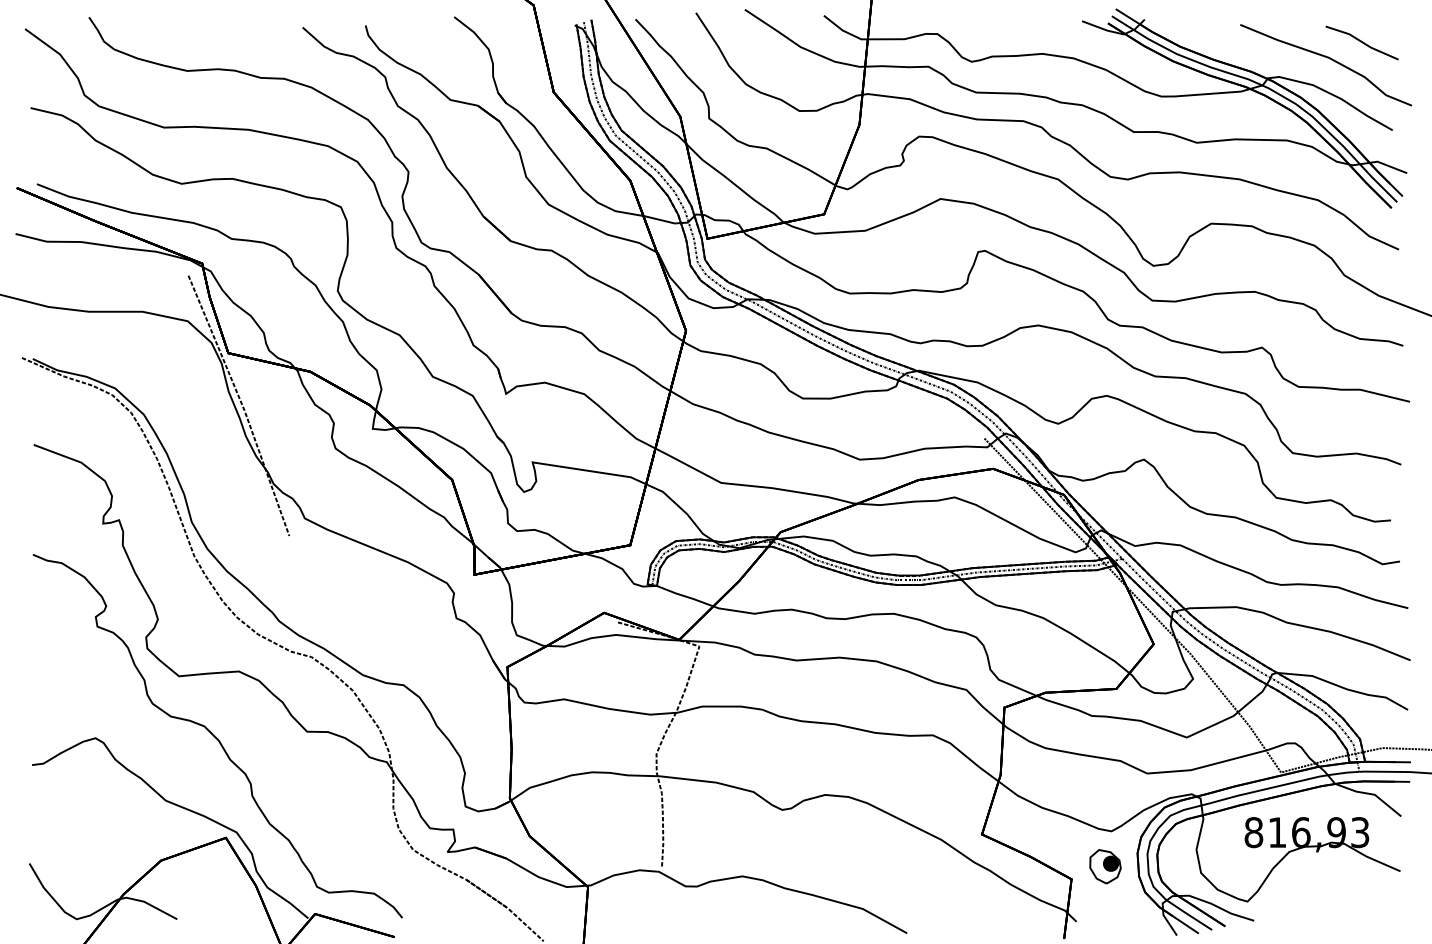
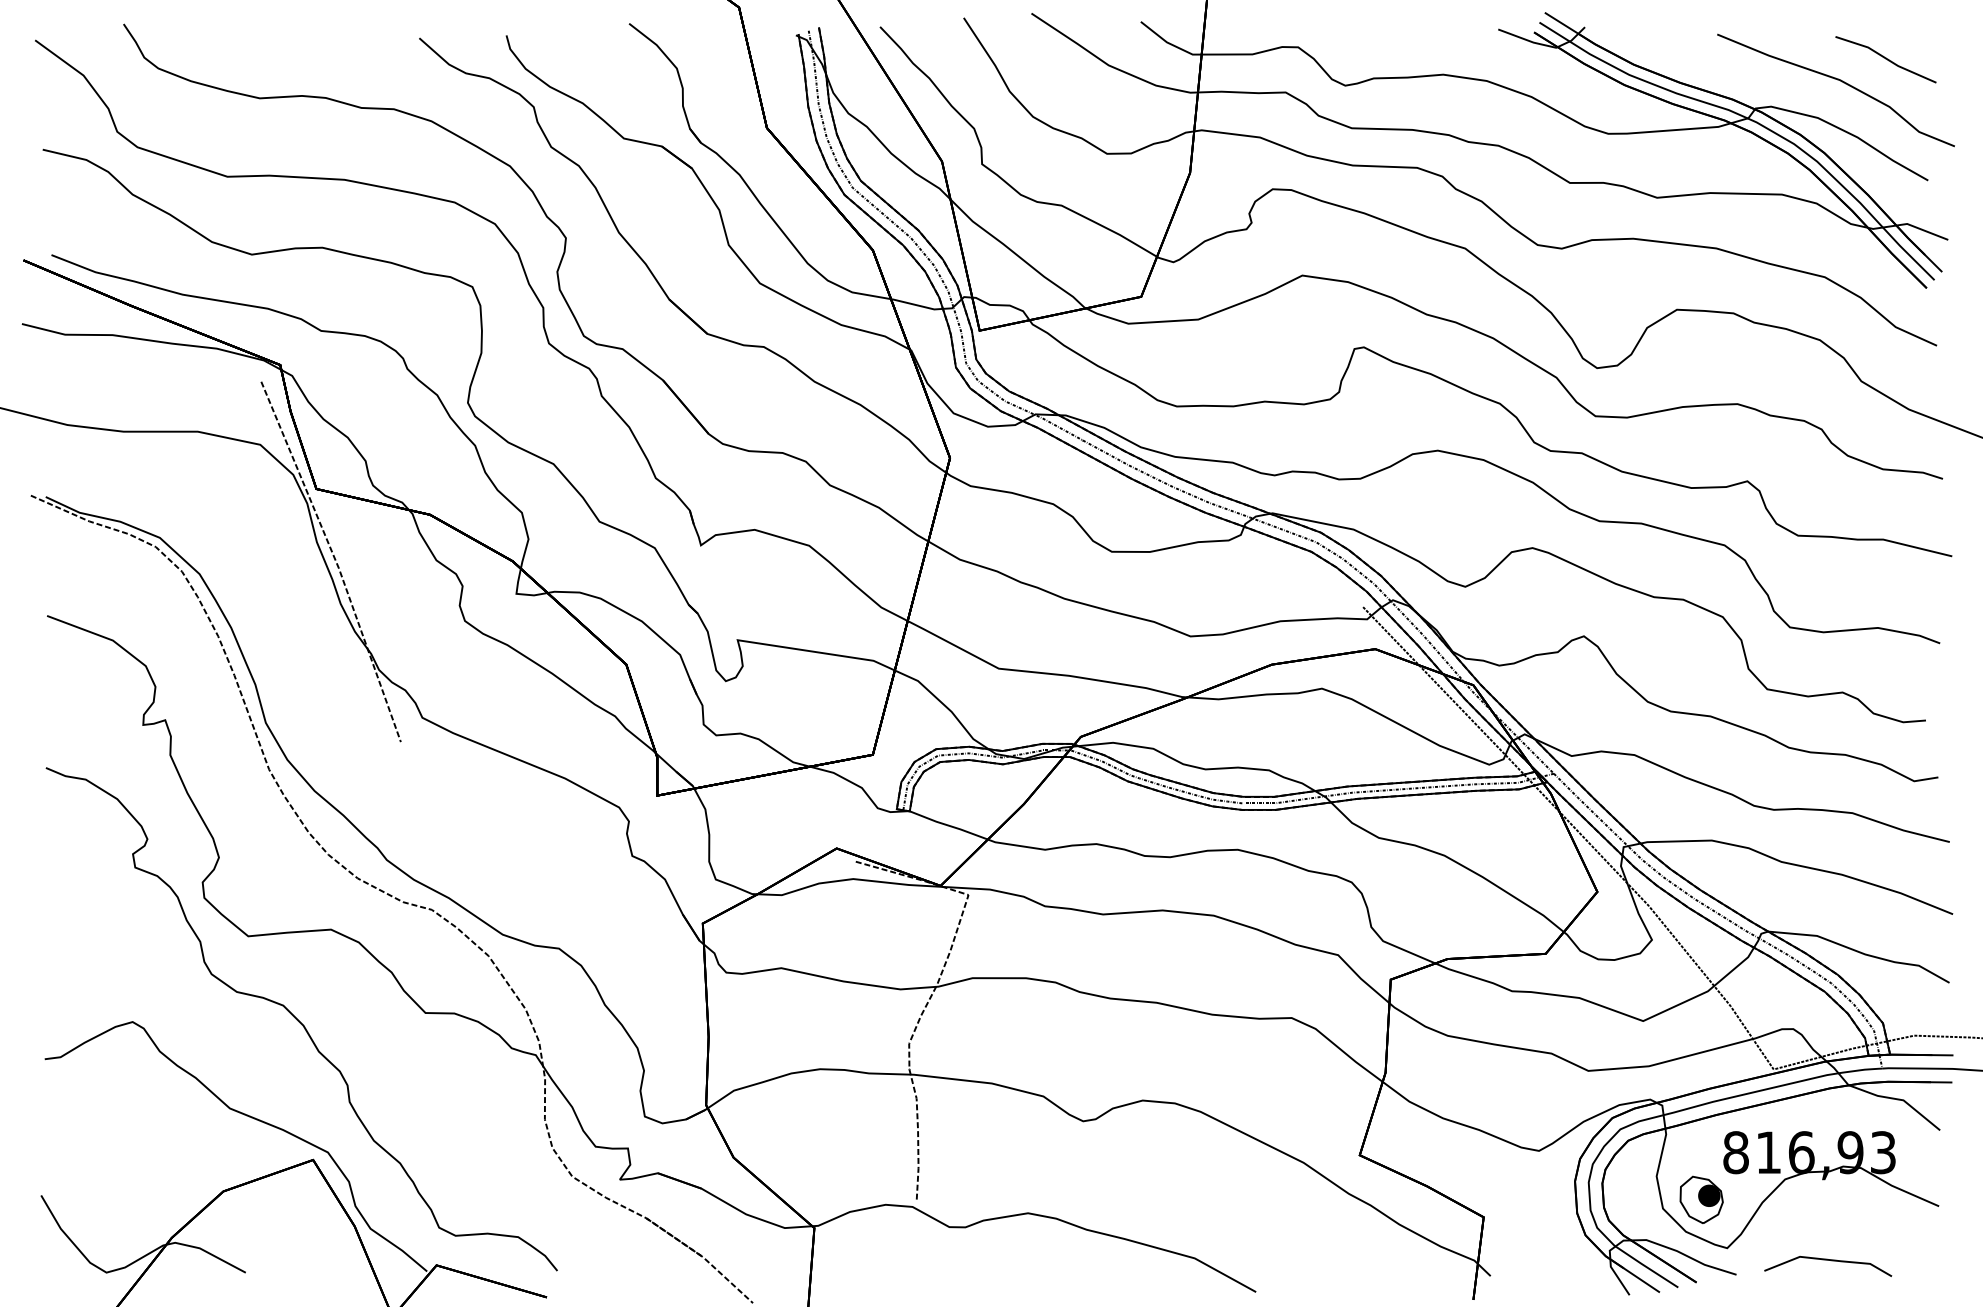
part: (1105, 866) -> (1701, 1199), moved
line: (1322, 911) -> (1831, 1261), added

